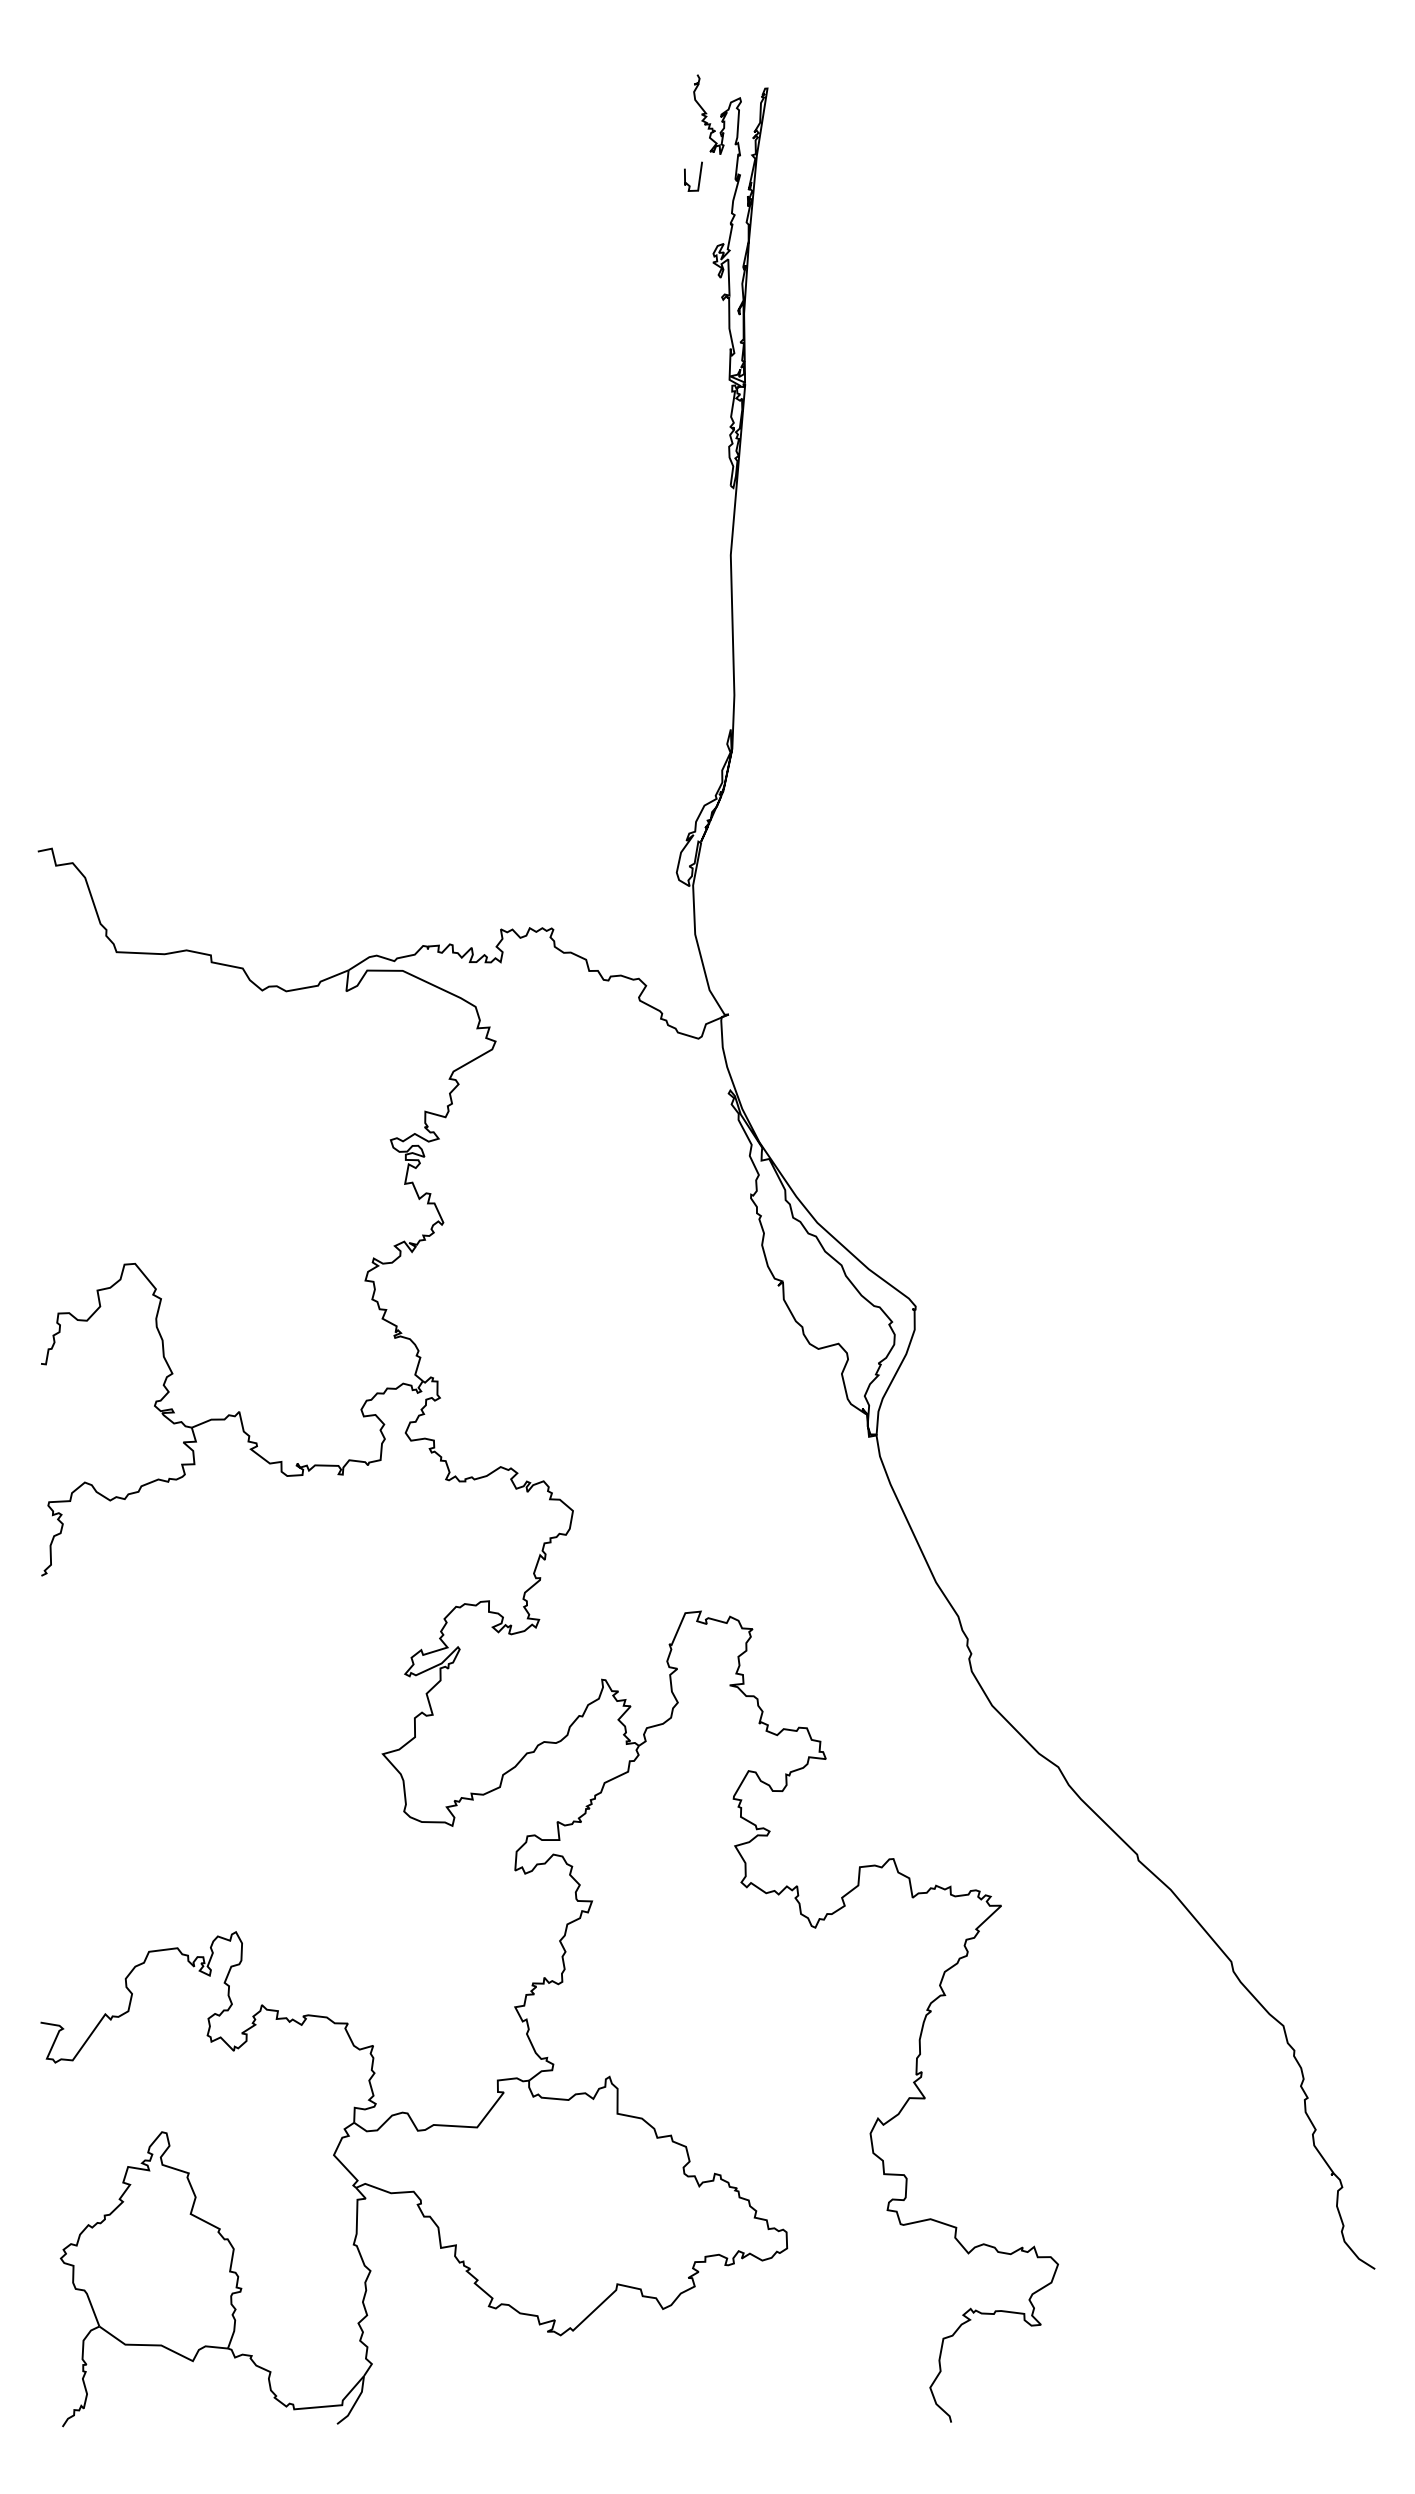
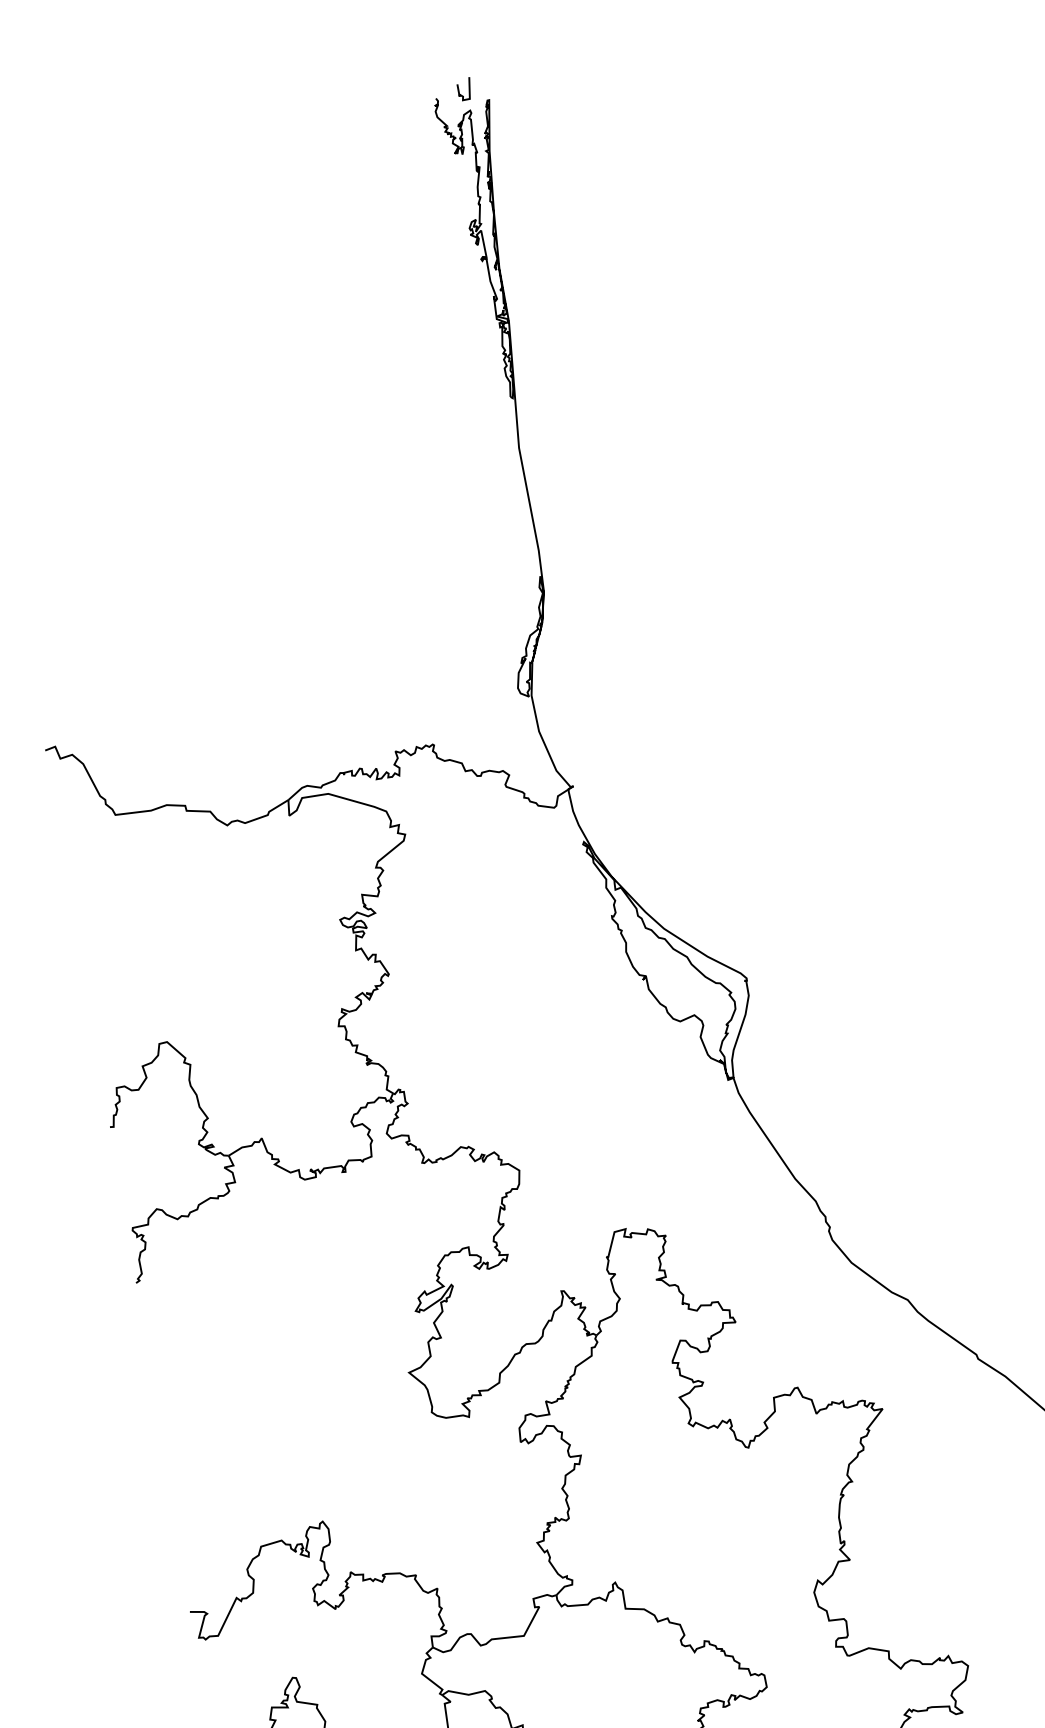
curve: (698, 179) -> (468, 90), moved

